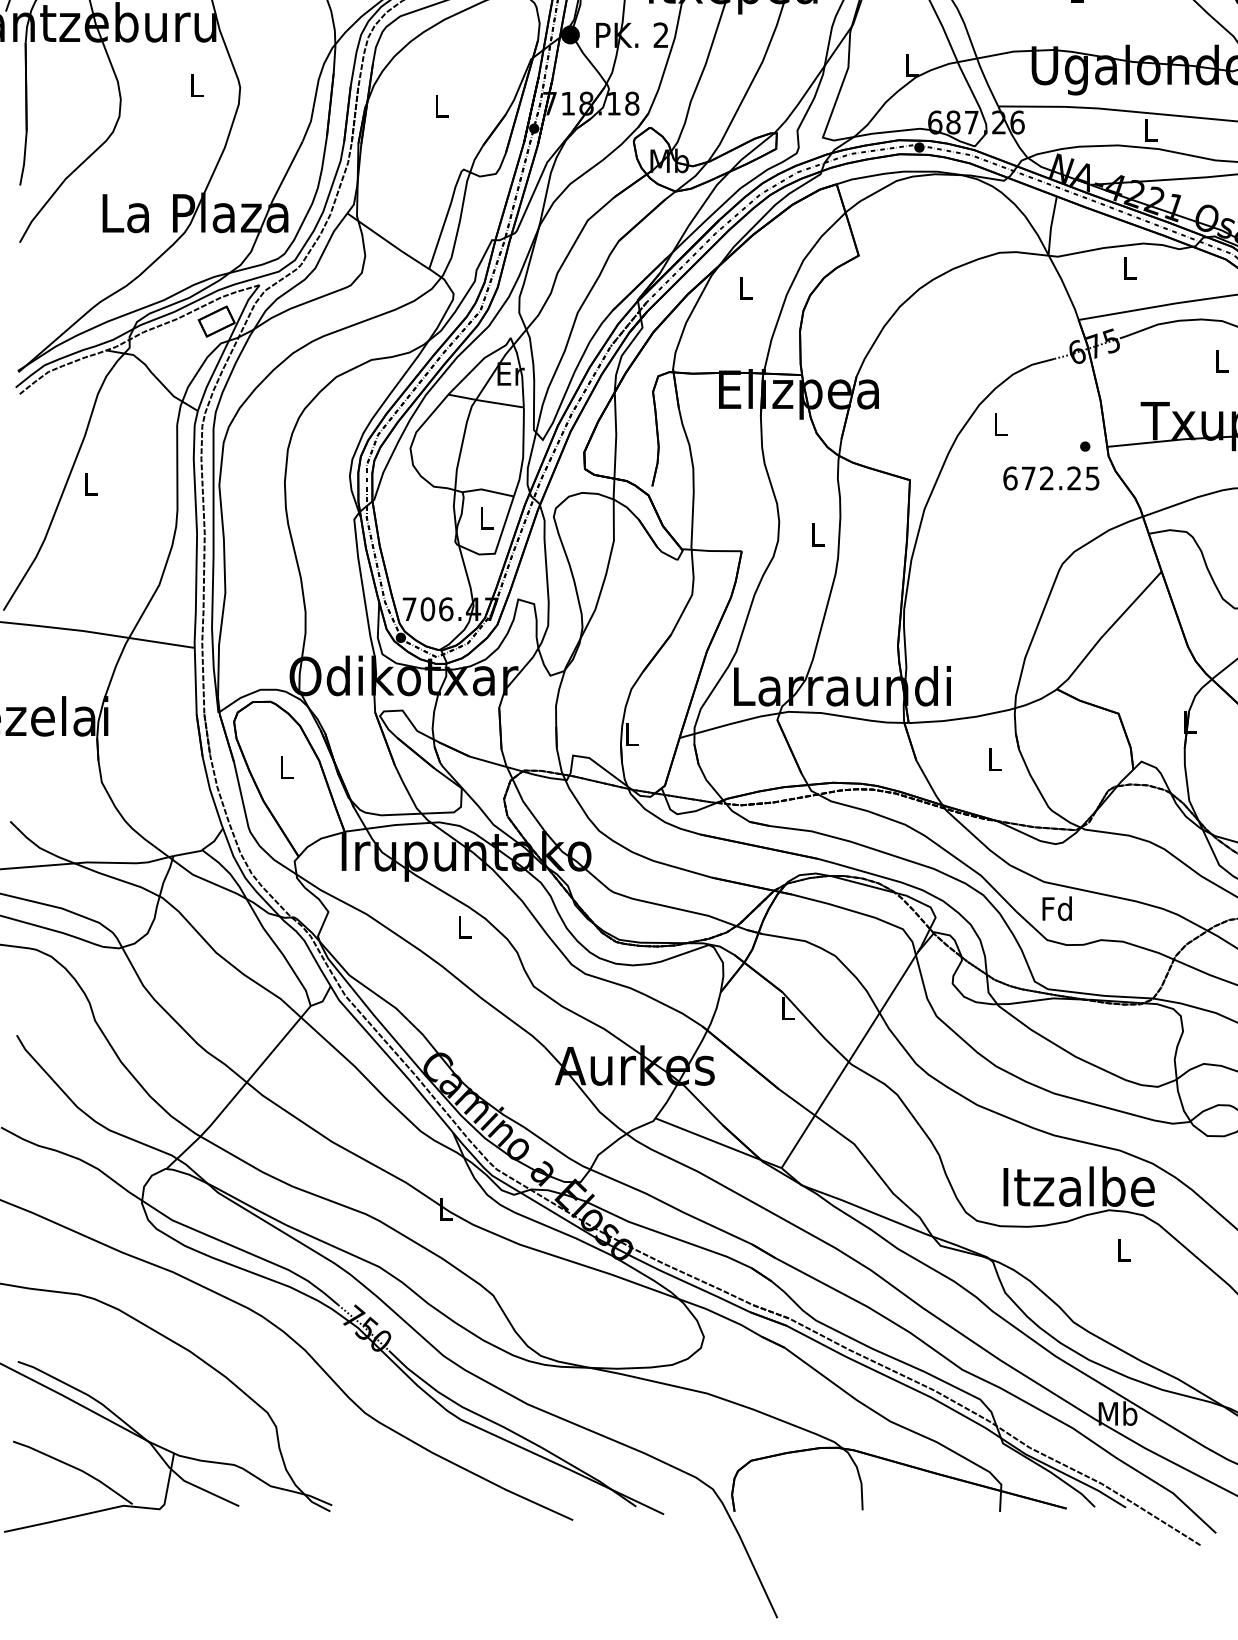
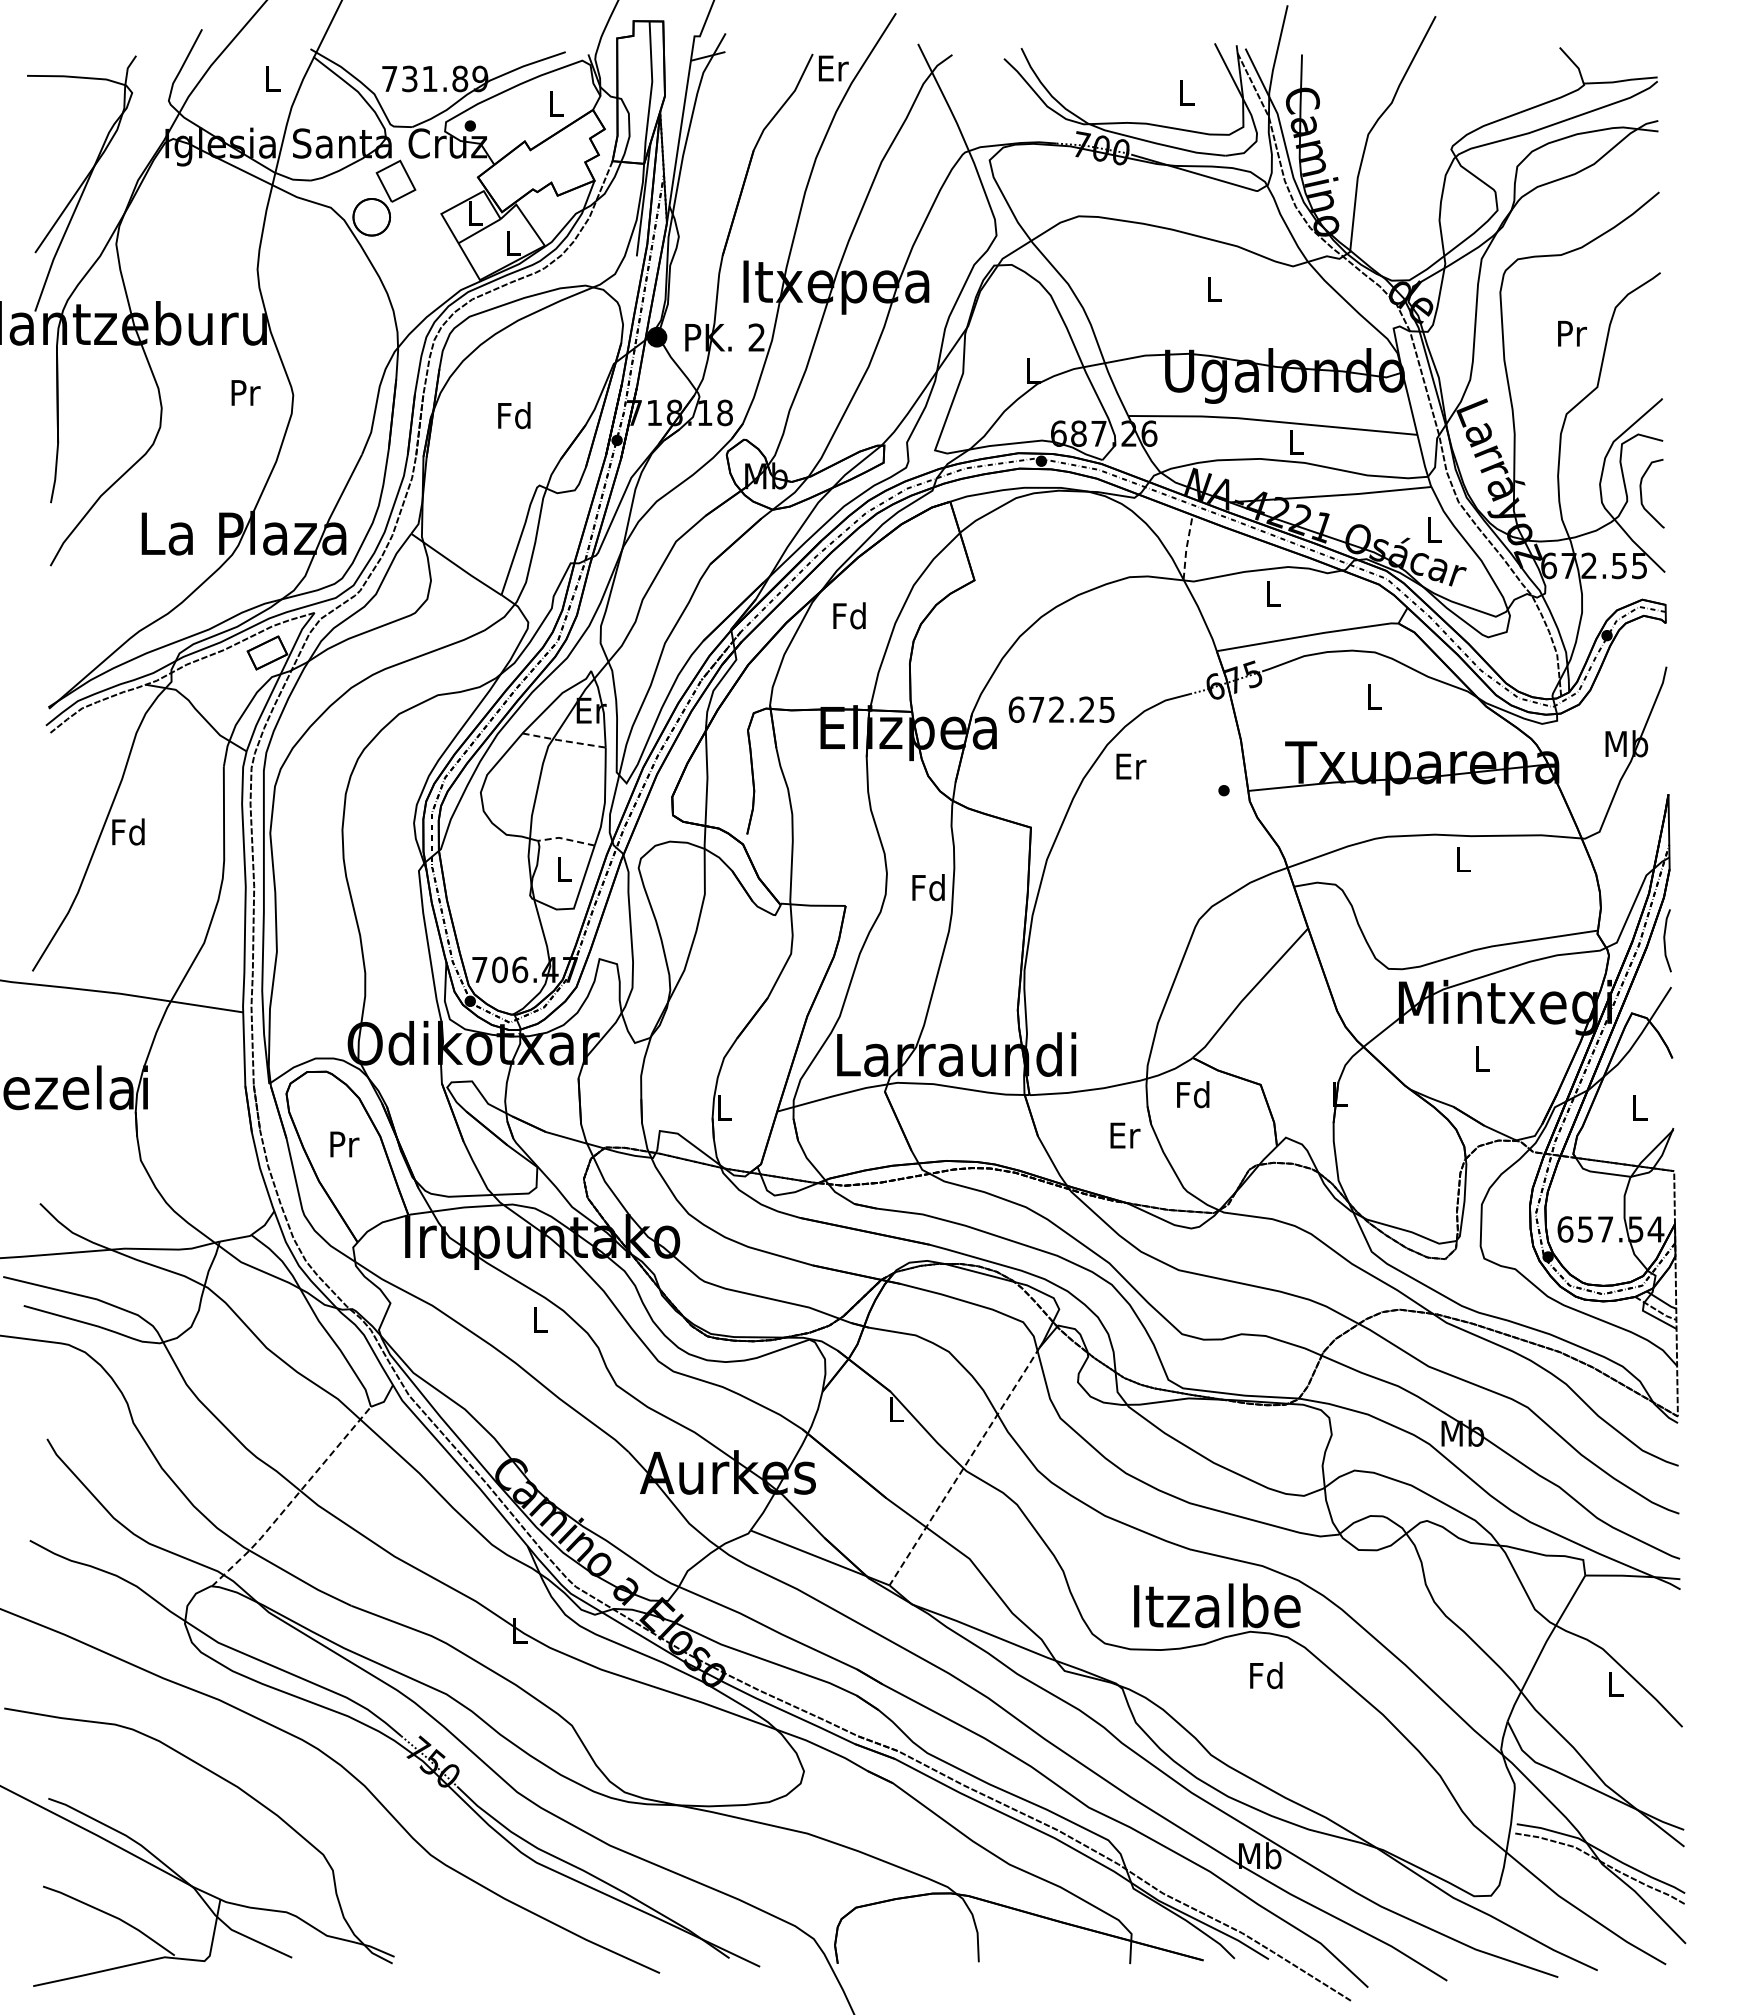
text: (196, 85) -> (245, 392), L -> Pr
text: (441, 106) -> (514, 415), L -> Fd
line: (1051, 225) -> (1186, 547), solid -> dashed
text: (745, 287) -> (849, 615), L -> Fd
line: (485, 401) -> (563, 741), solid -> dashed
text: (1001, 424) -> (1131, 766), L -> Er
text: (1051, 478) -> (1061, 709), moved
text: (90, 483) -> (128, 831), L -> Fd
line: (487, 490) -> (565, 839), solid -> dashed
text: (816, 534) -> (928, 887), L -> Fd
text: (995, 759) -> (1125, 1135), L -> Er
text: (286, 767) -> (344, 1144), L -> Pr
text: (1057, 908) -> (1193, 1094), moved
line: (849, 1060) -> (964, 1466), solid -> dashed
line: (239, 1091) -> (292, 1500), solid -> dashed
text: (1123, 1249) -> (1266, 1675), L -> Fd

